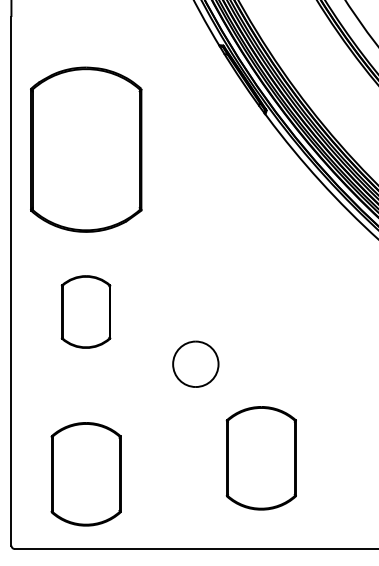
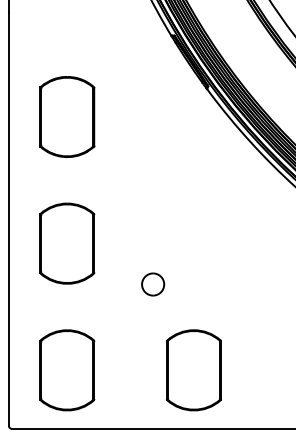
part: (85, 149) -> (66, 116), size x0.62
part: (85, 311) -> (66, 243), size x1.43
part: (196, 364) -> (153, 284), size x0.62
part: (260, 458) -> (193, 370), moved

